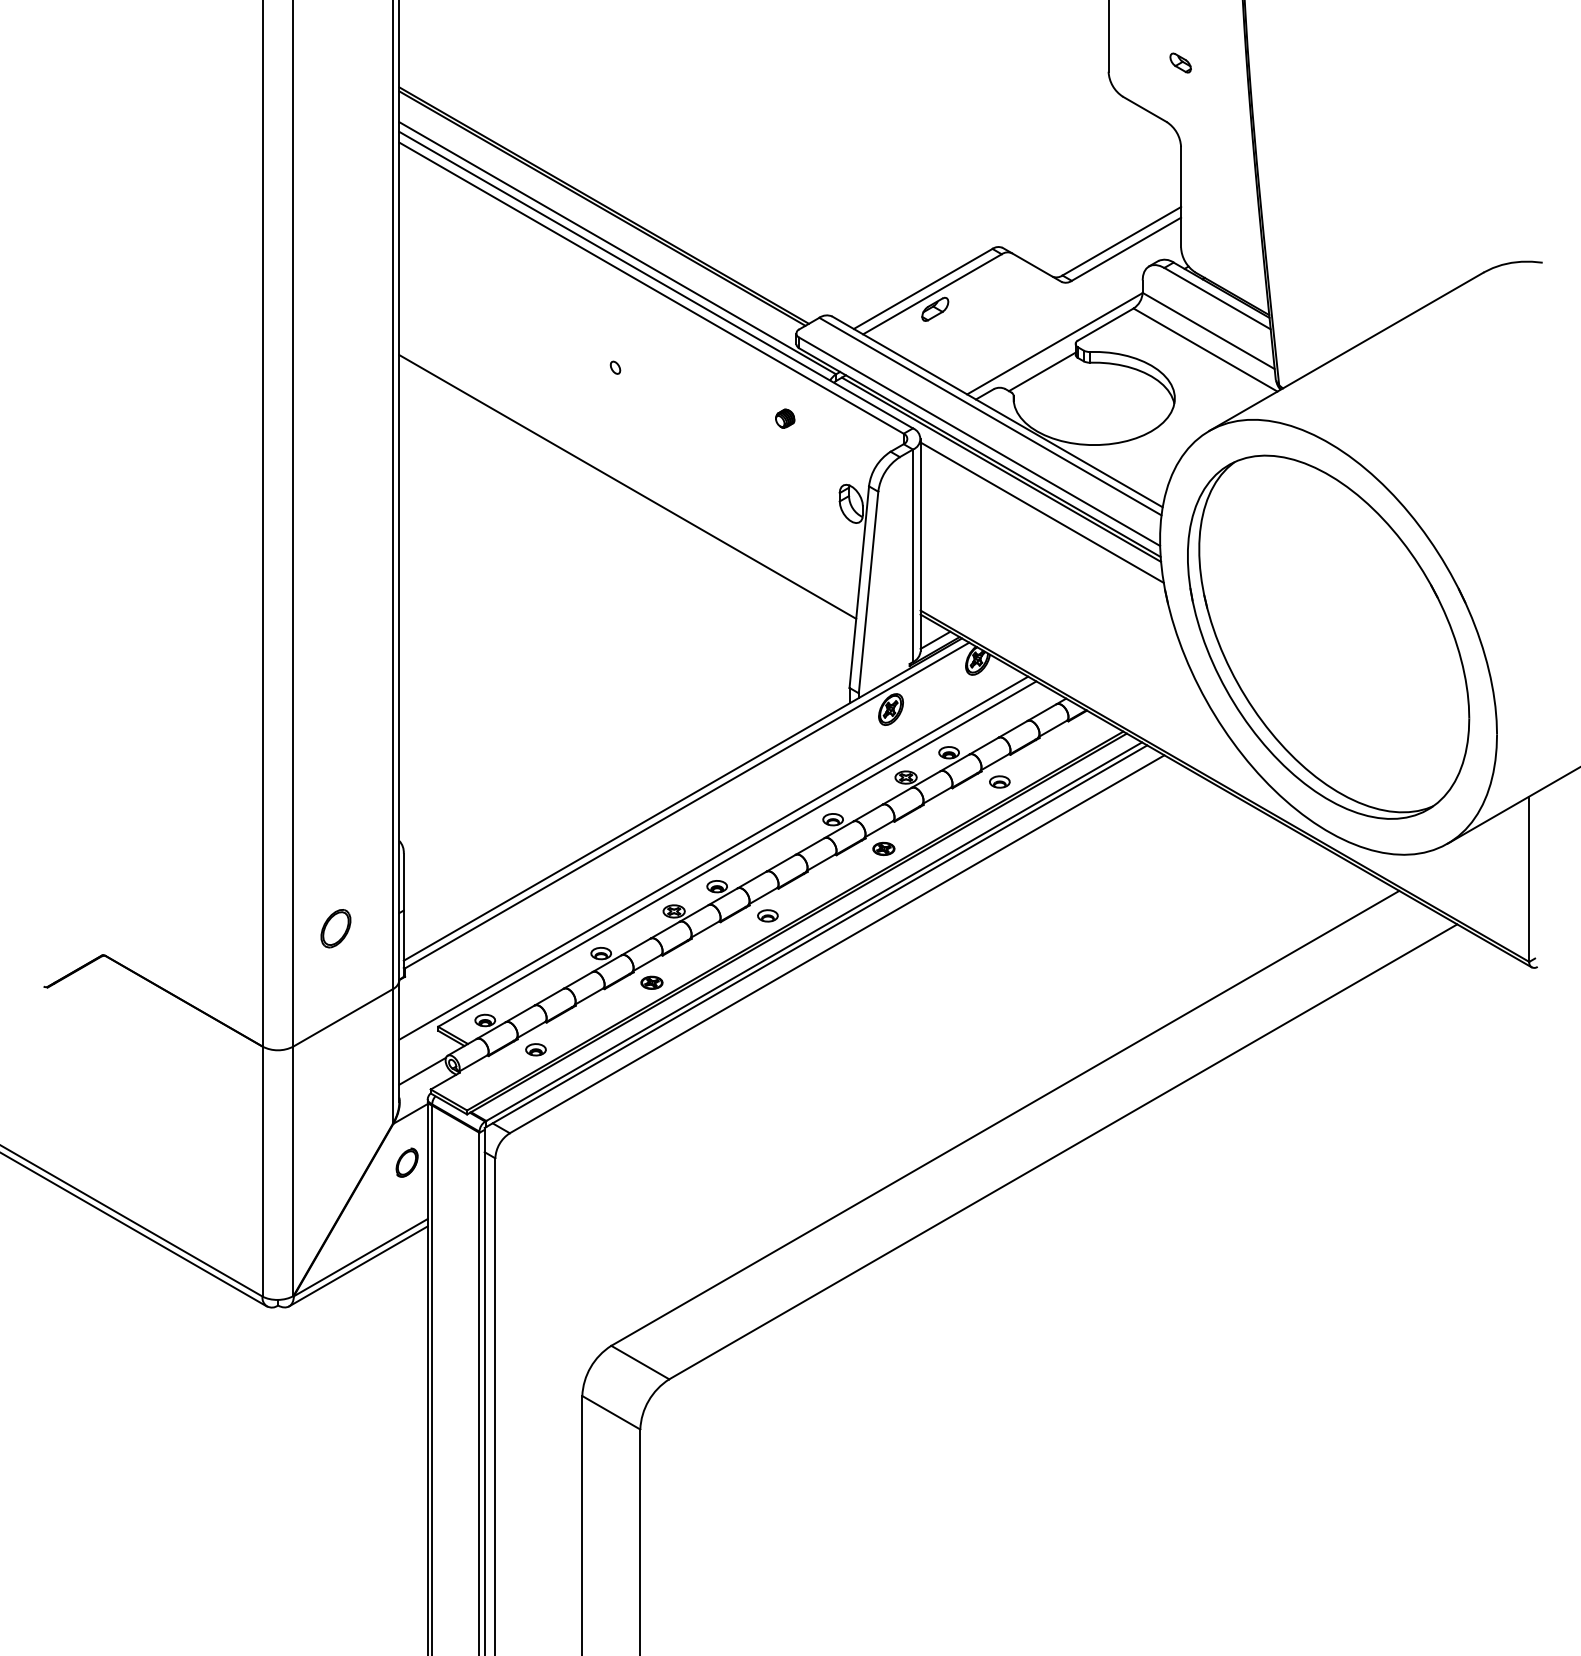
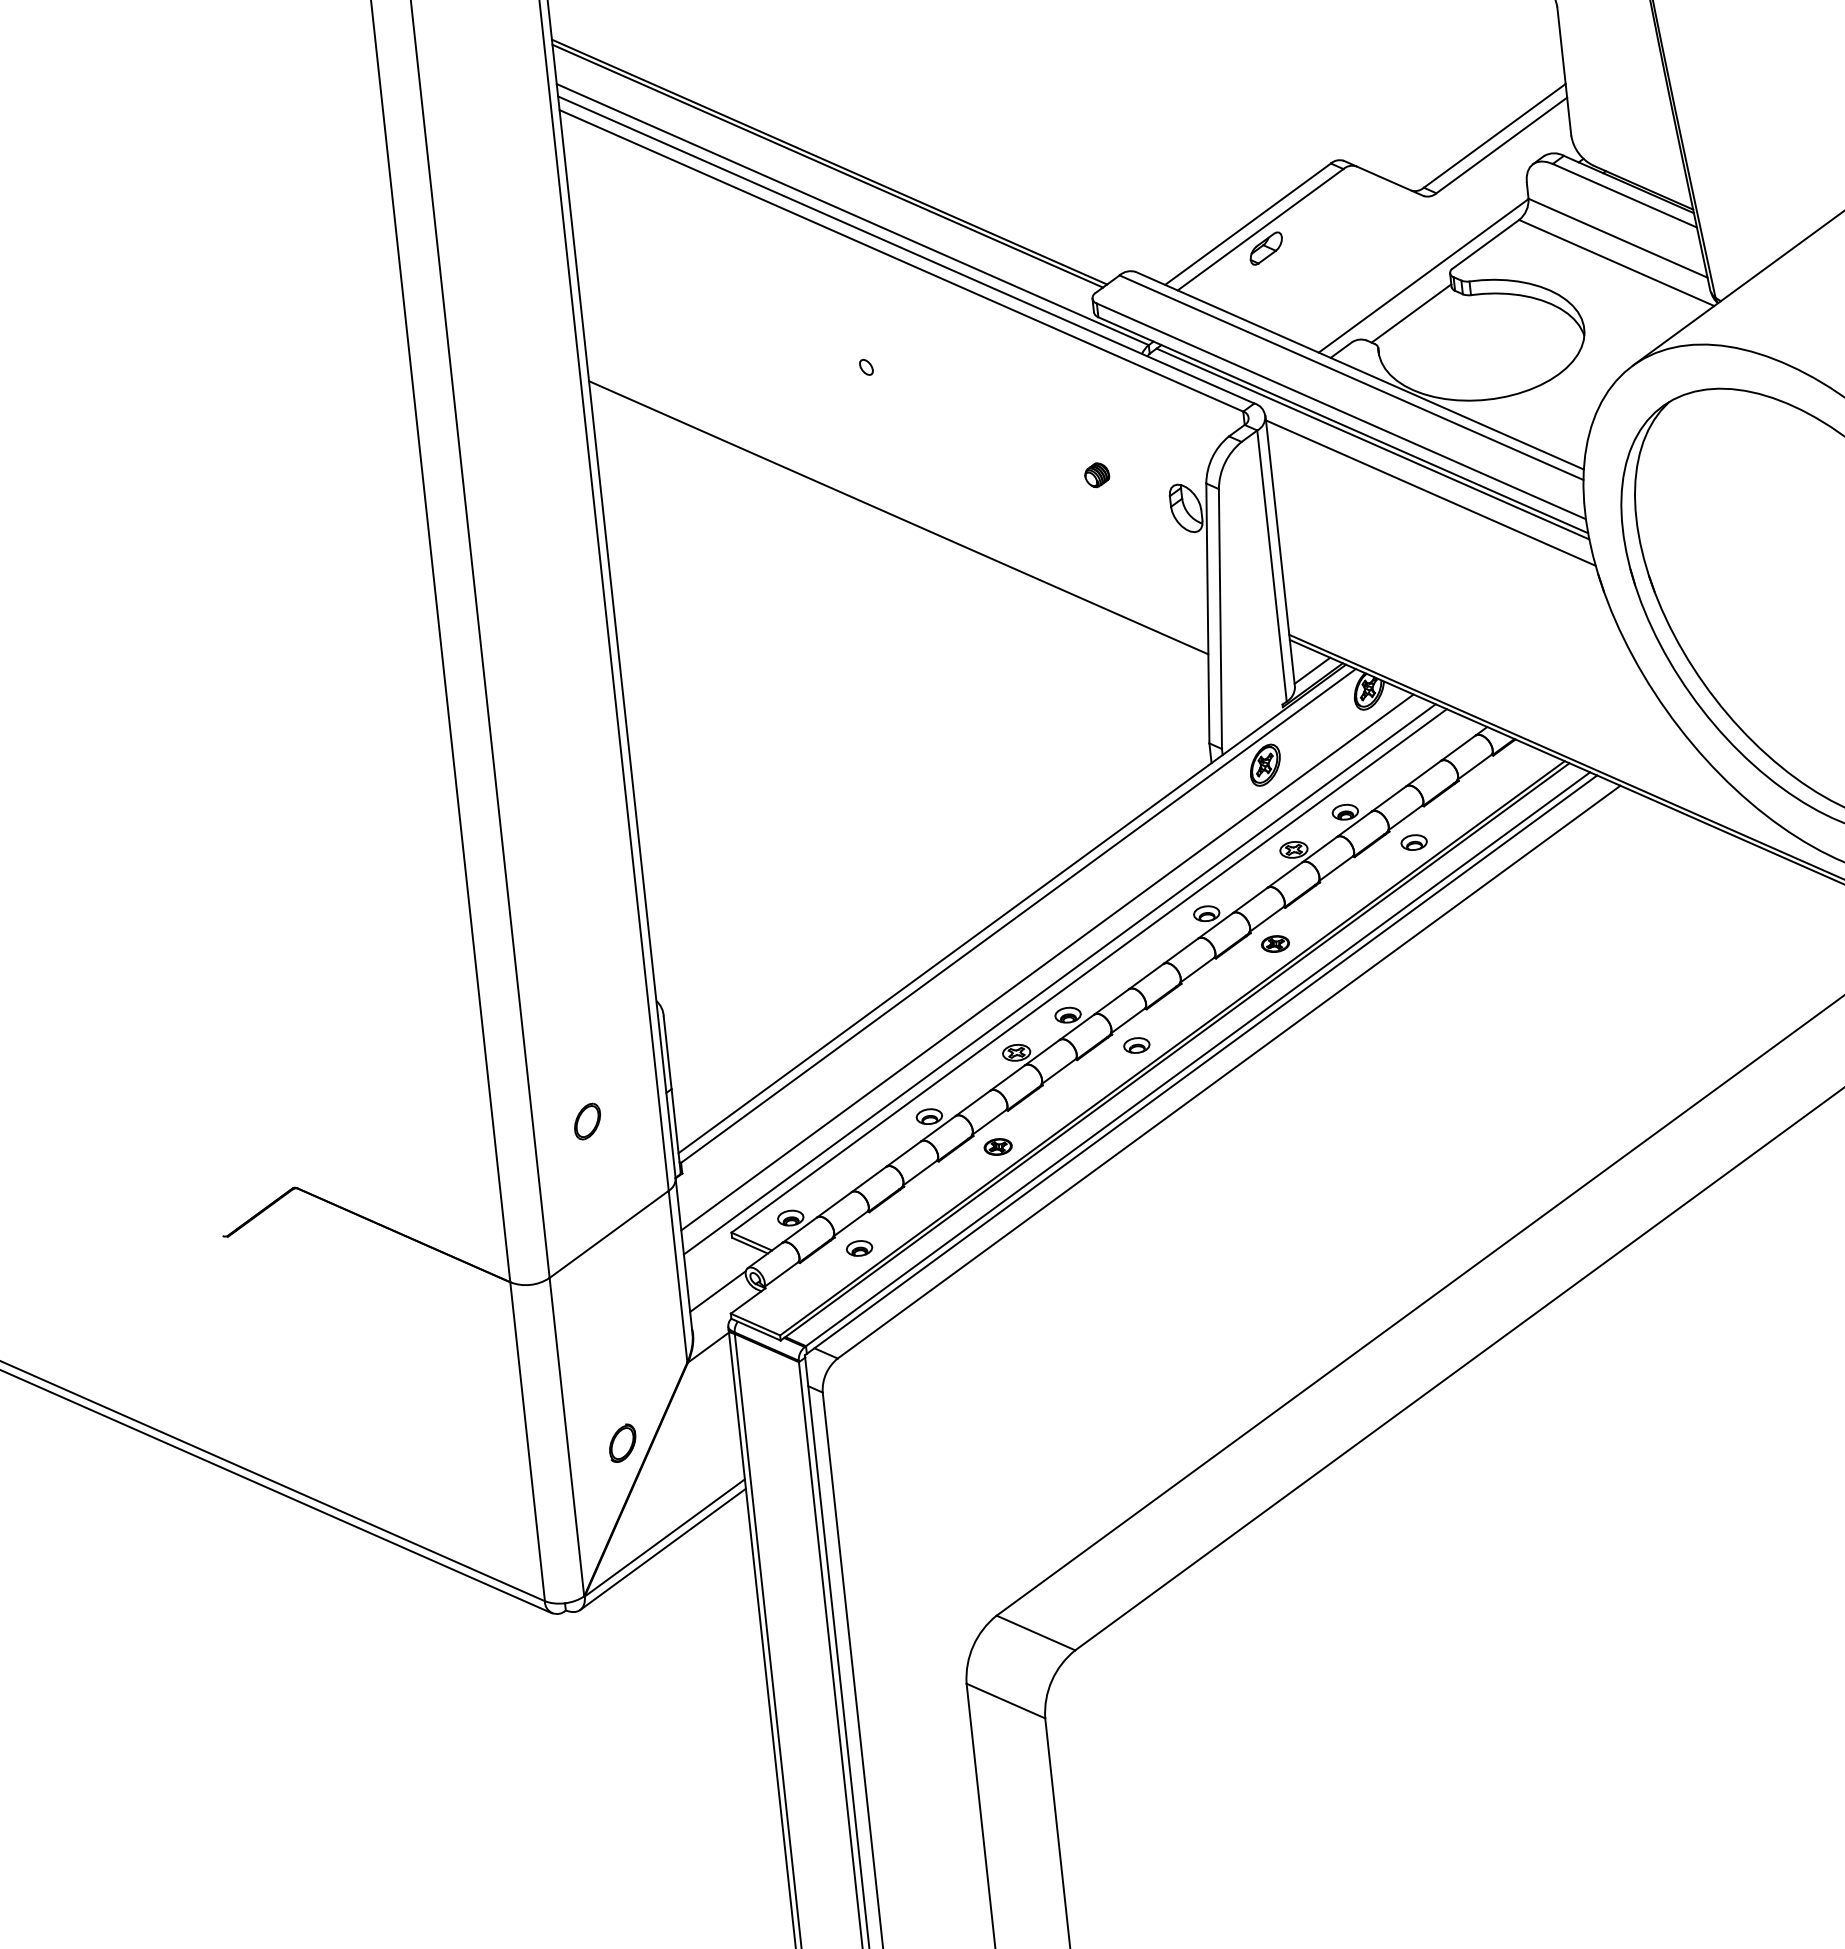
part: (785, 418) -> (1097, 474), moved
line: (705, 843) -> (1047, 961), added
part: (335, 928) -> (586, 1121), size x0.71
part: (406, 1162) -> (621, 1442), moved

